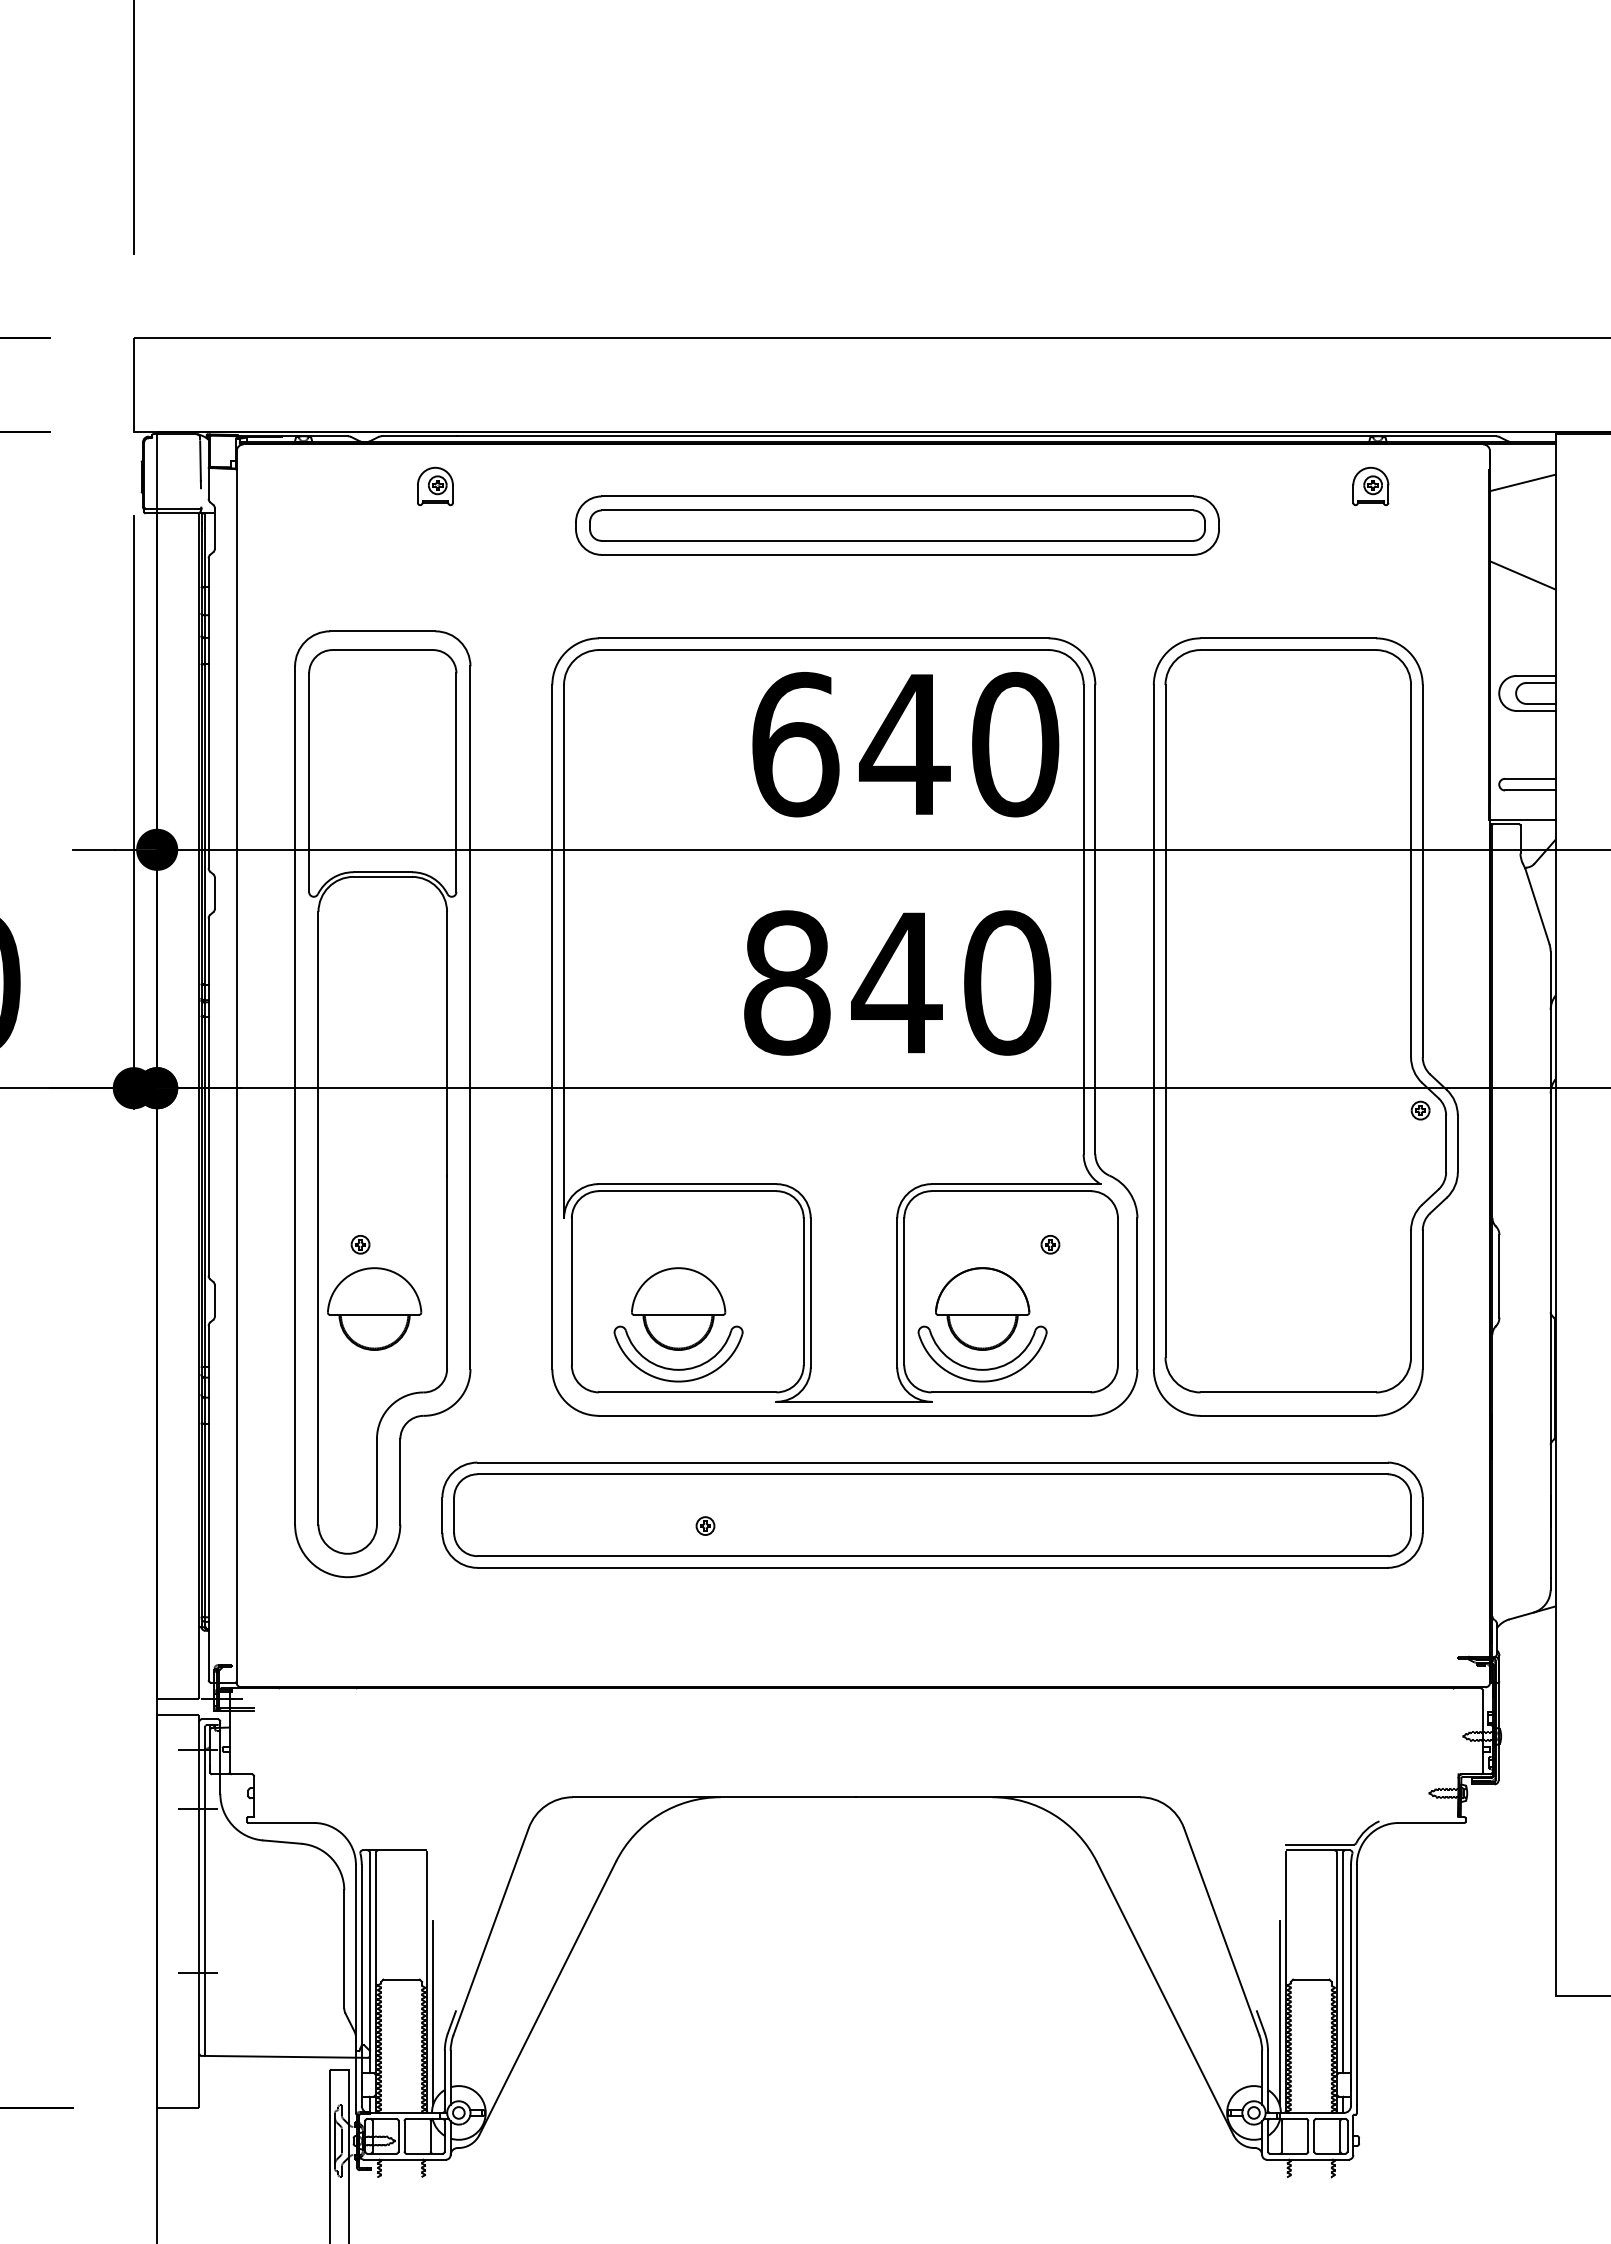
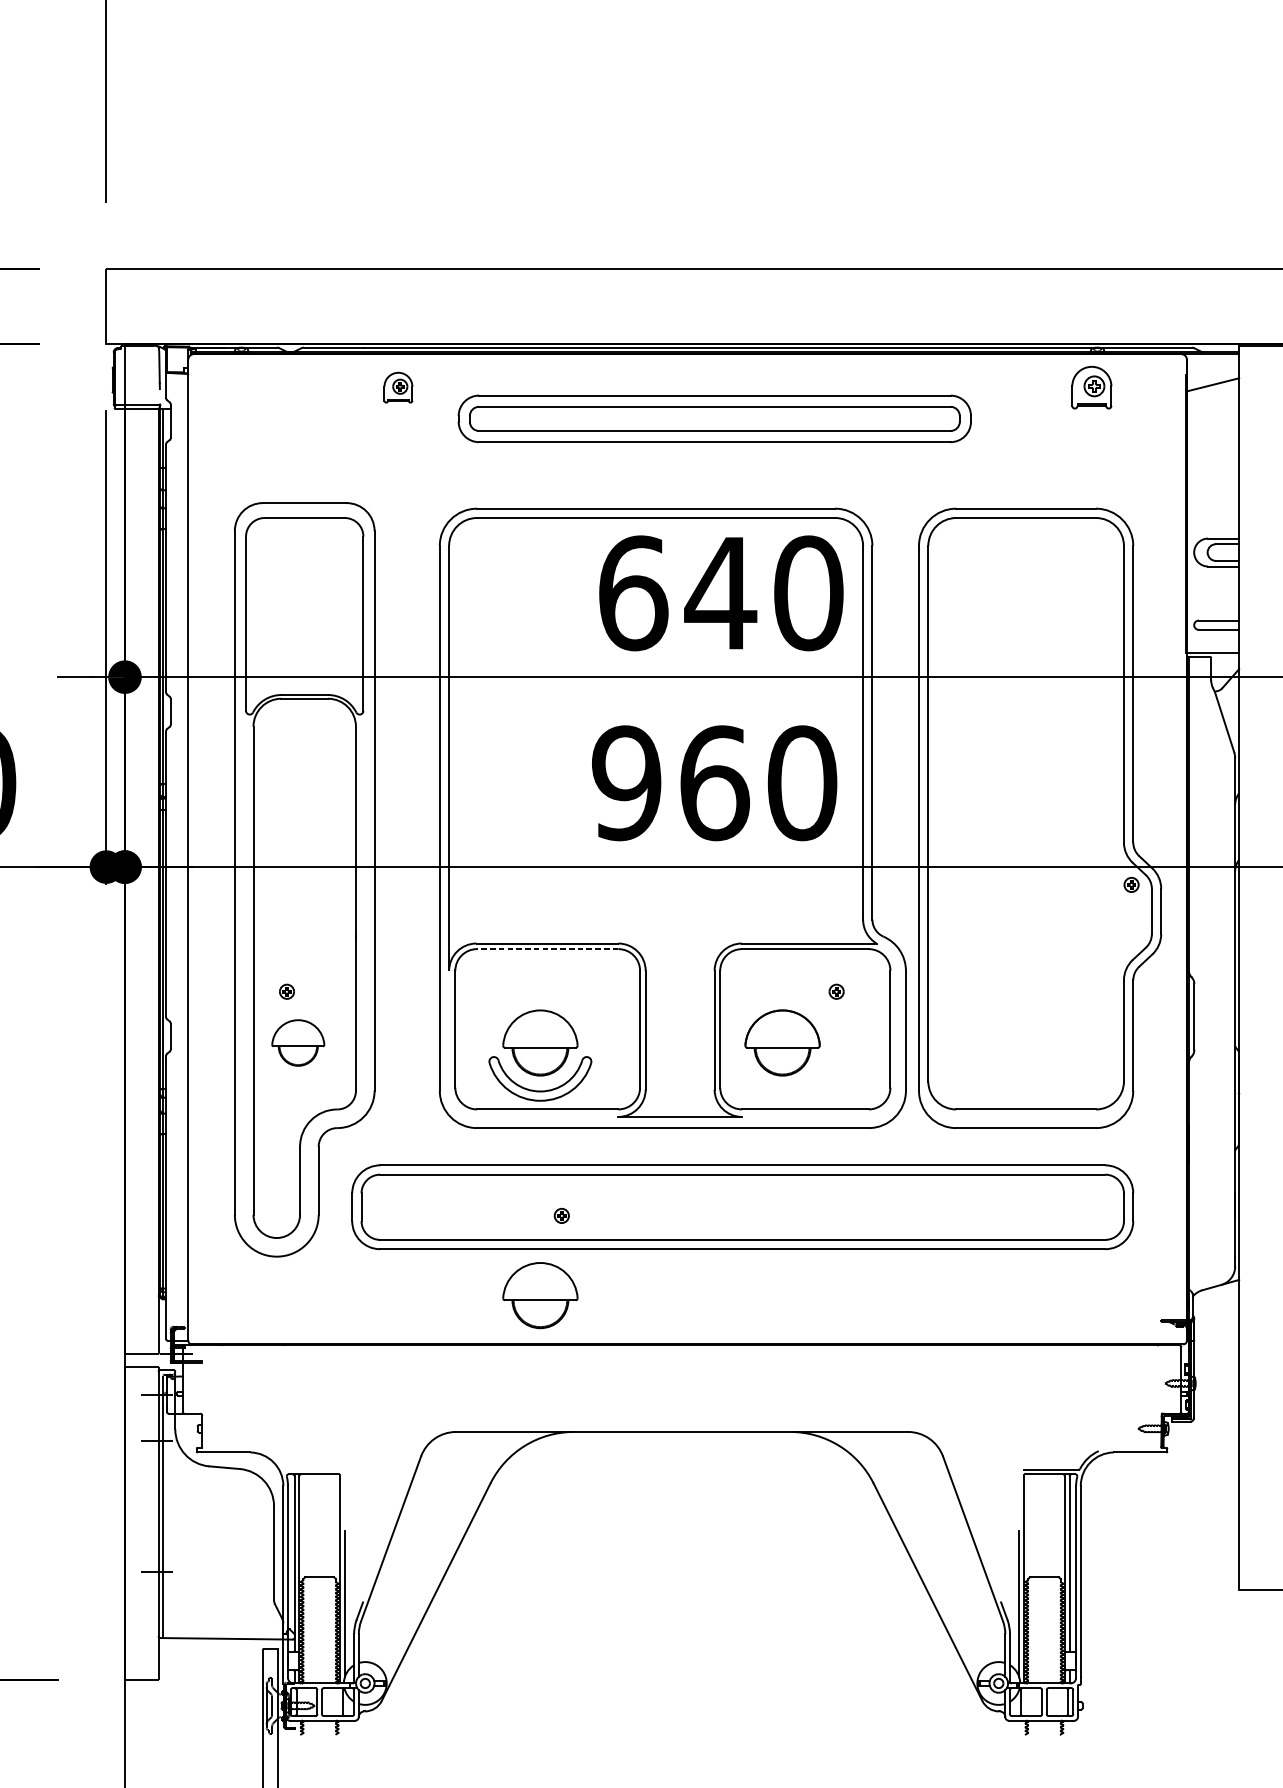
part: (435, 486) -> (398, 387), moved
part: (1370, 486) -> (1091, 387), size x1.4
line: (1522, 575) -> (1212, 458), removed
text: (842, 982) -> (670, 782), 840 -> 960
line: (687, 1191) -> (547, 949), solid -> dashed
part: (374, 1308) -> (298, 1042), size x0.7
part: (980, 1368) -> (780, 1090), removed
part: (678, 1625) -> (540, 1295), added

